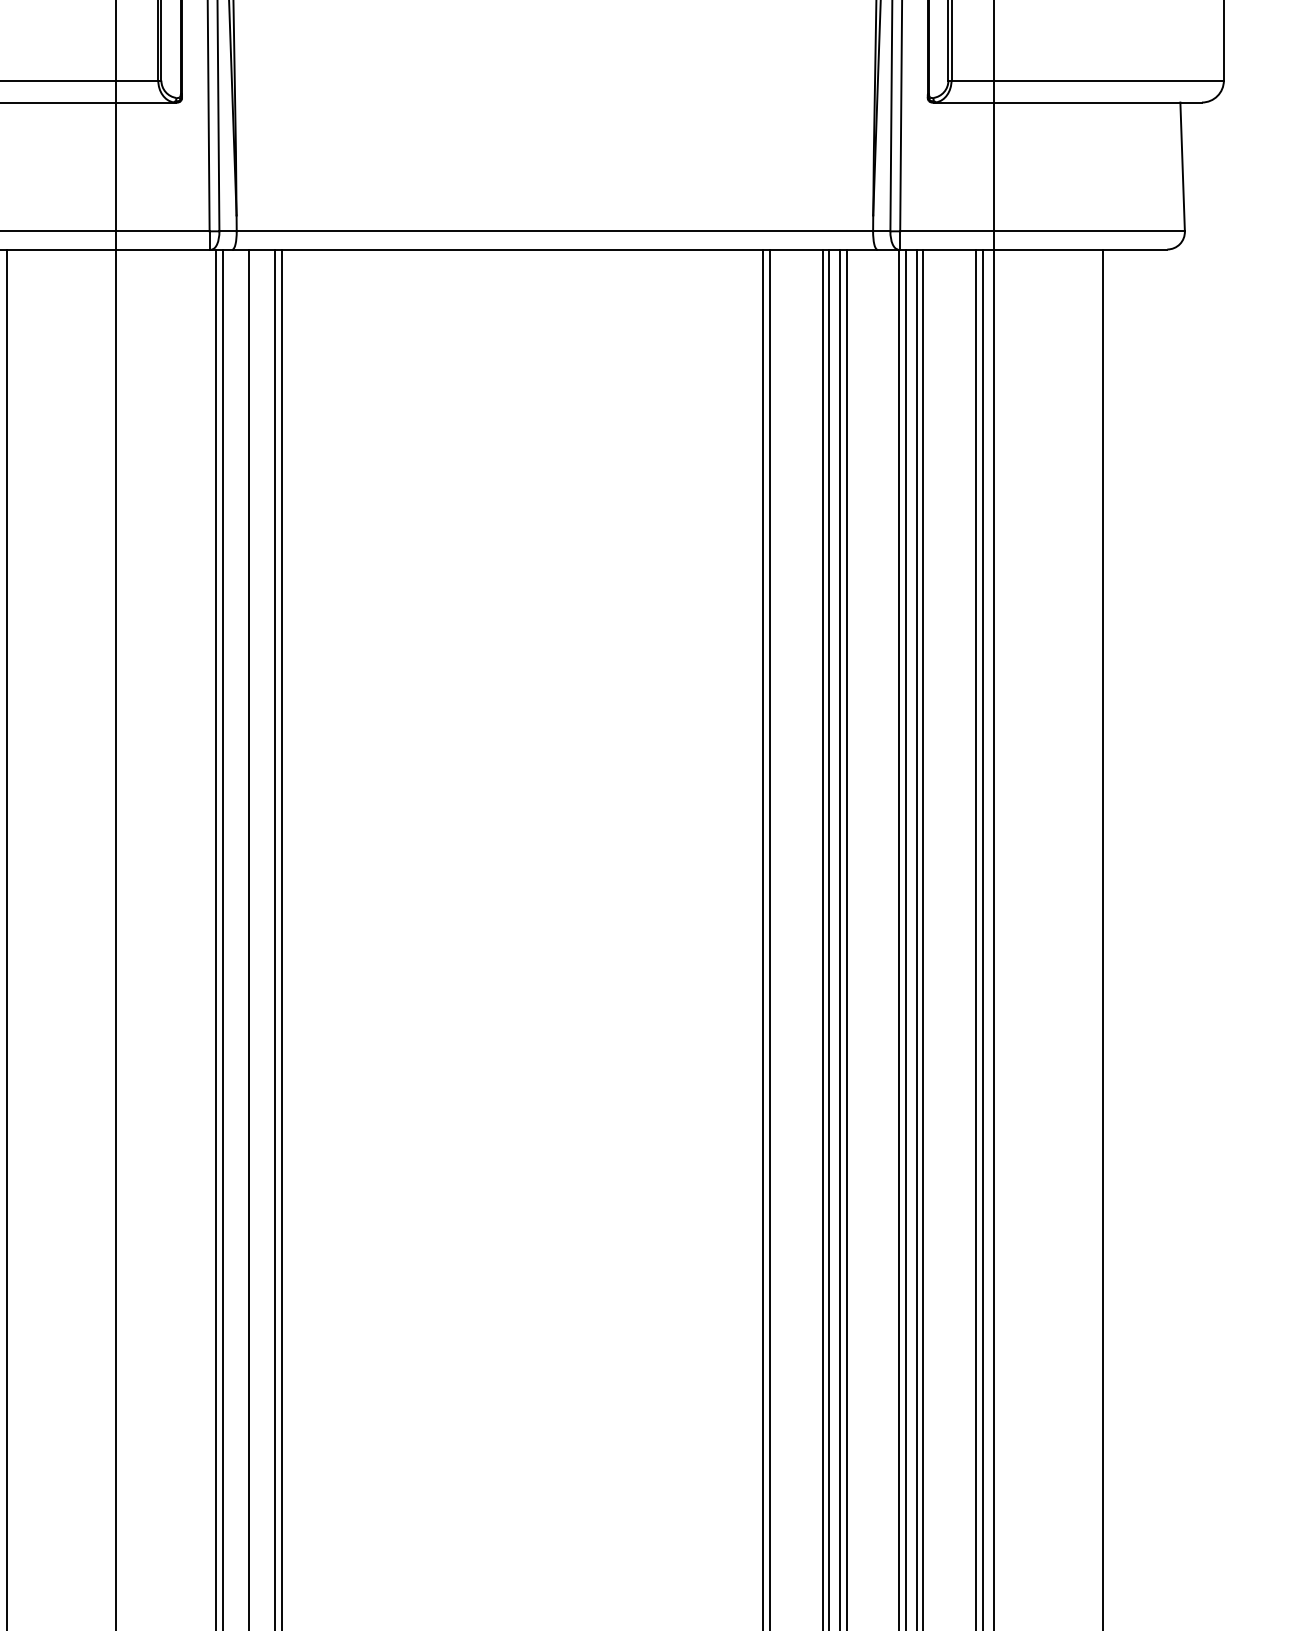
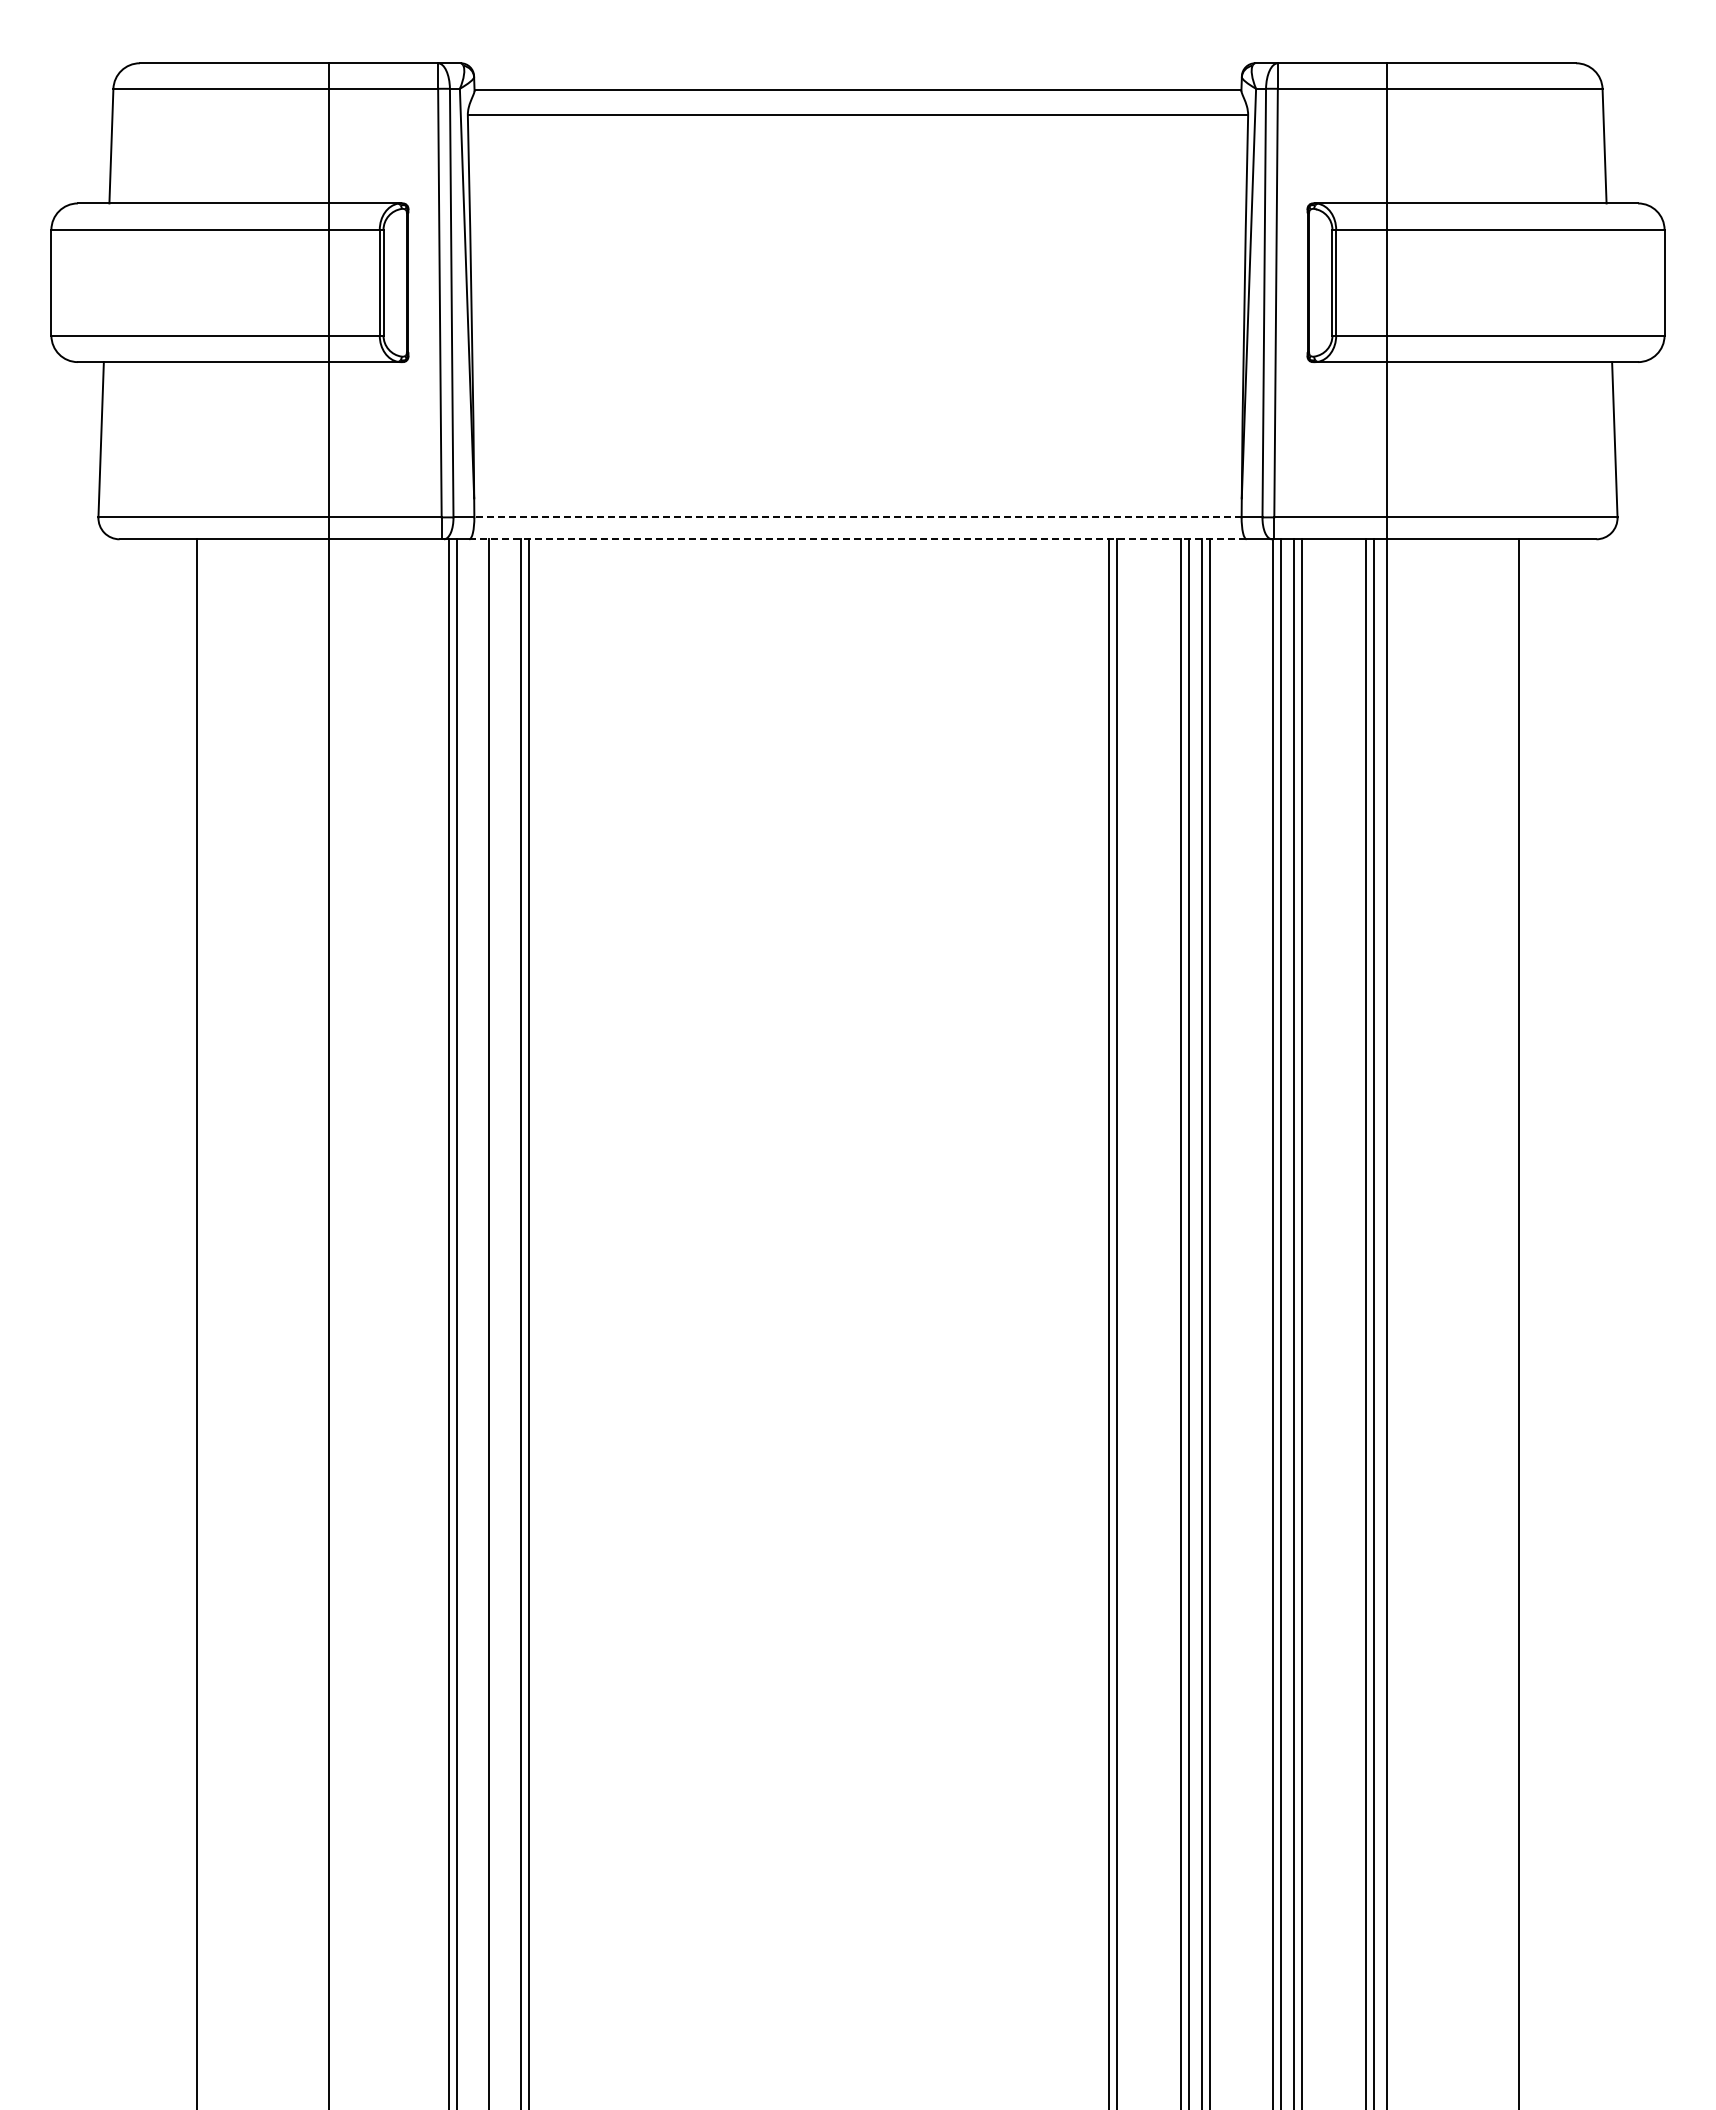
line: (555, 231) -> (858, 517), solid -> dashed
line: (554, 249) -> (857, 539), solid -> dashed

